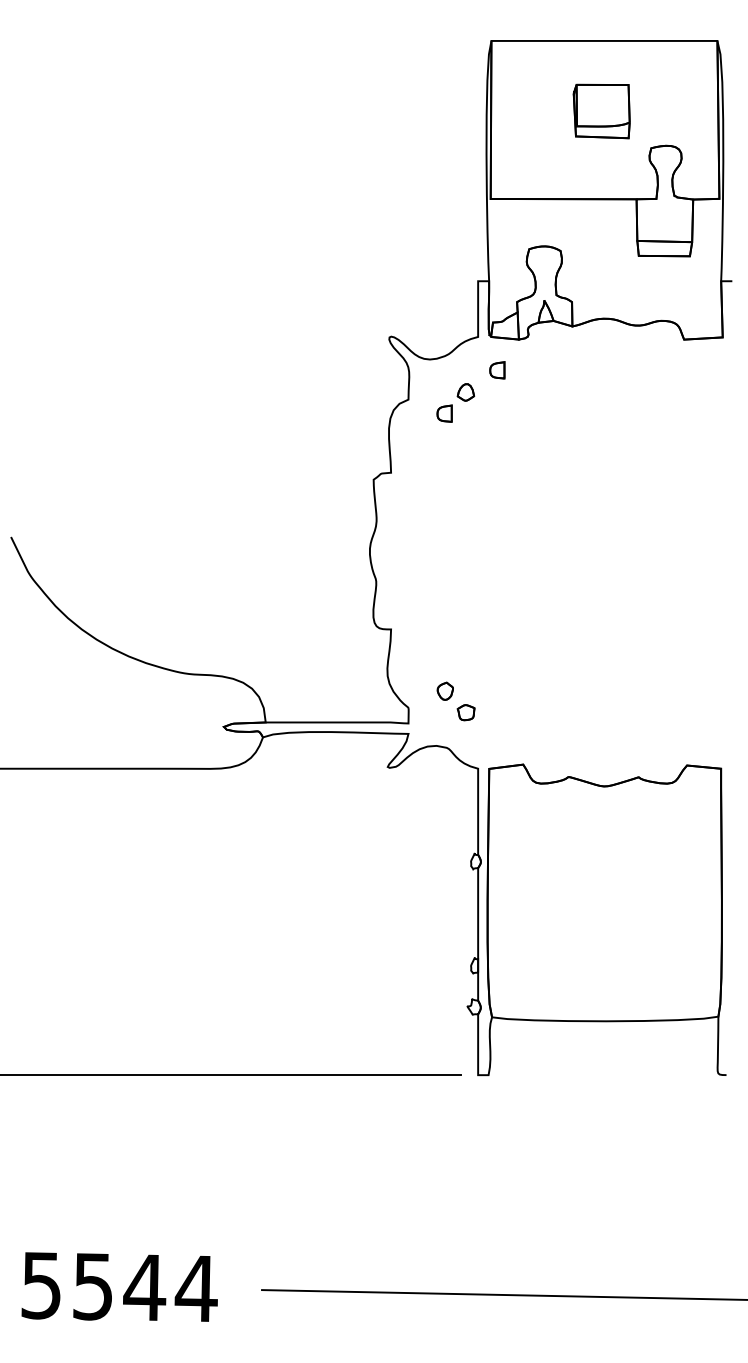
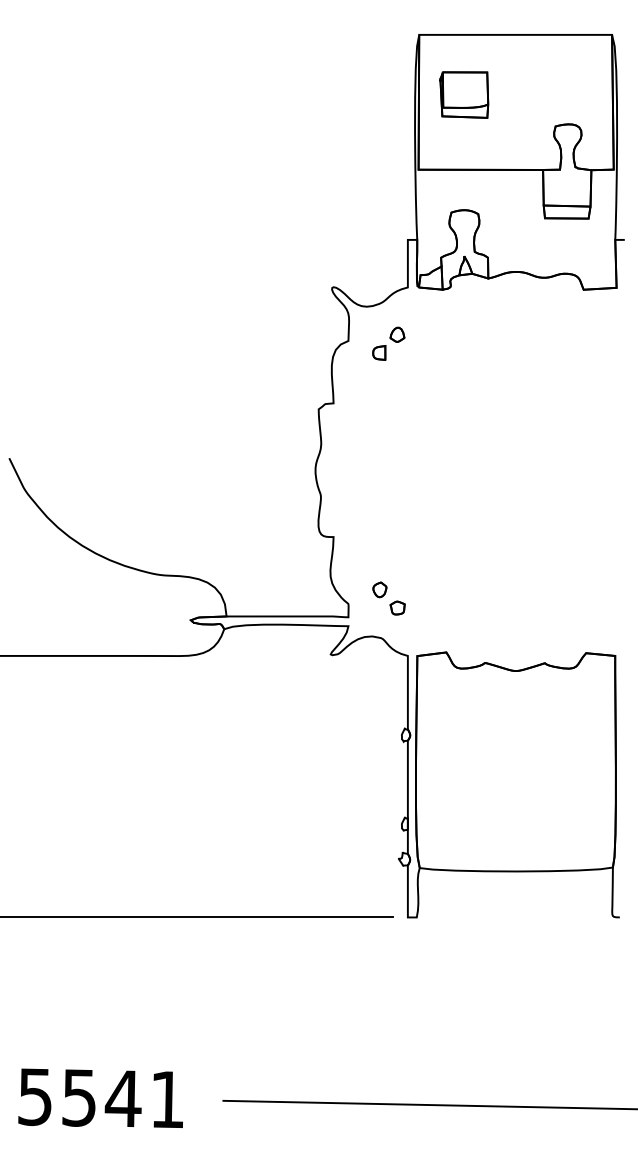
part: (601, 110) -> (464, 94), moved
part: (497, 369) -> (424, 315), removed
text: (195, 1288) -> (166, 1099), 5544 -> 5541

